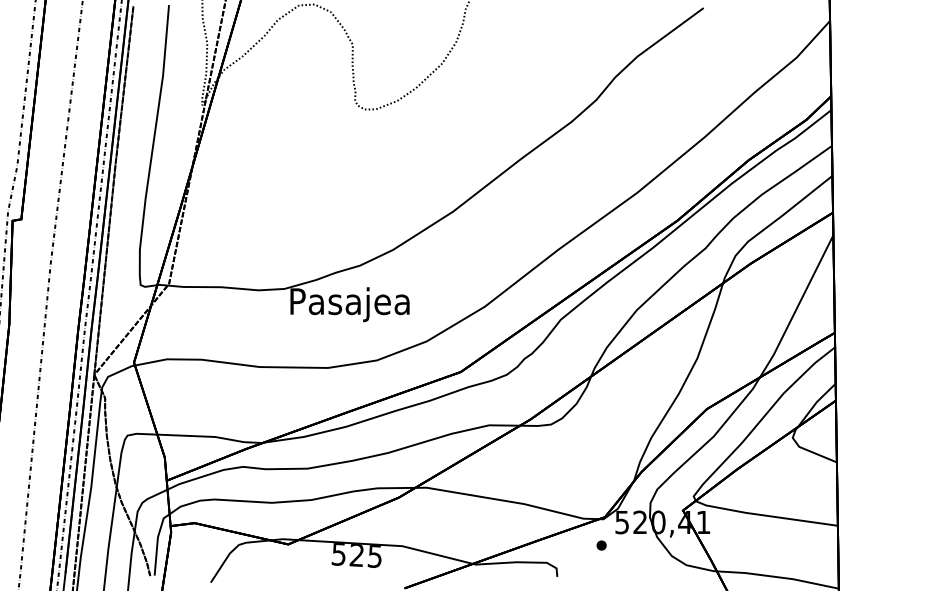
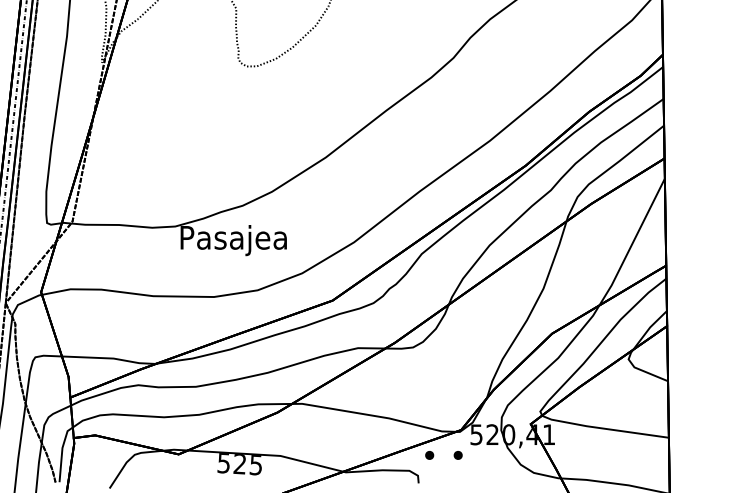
part: (569, 545) -> (429, 455), added

